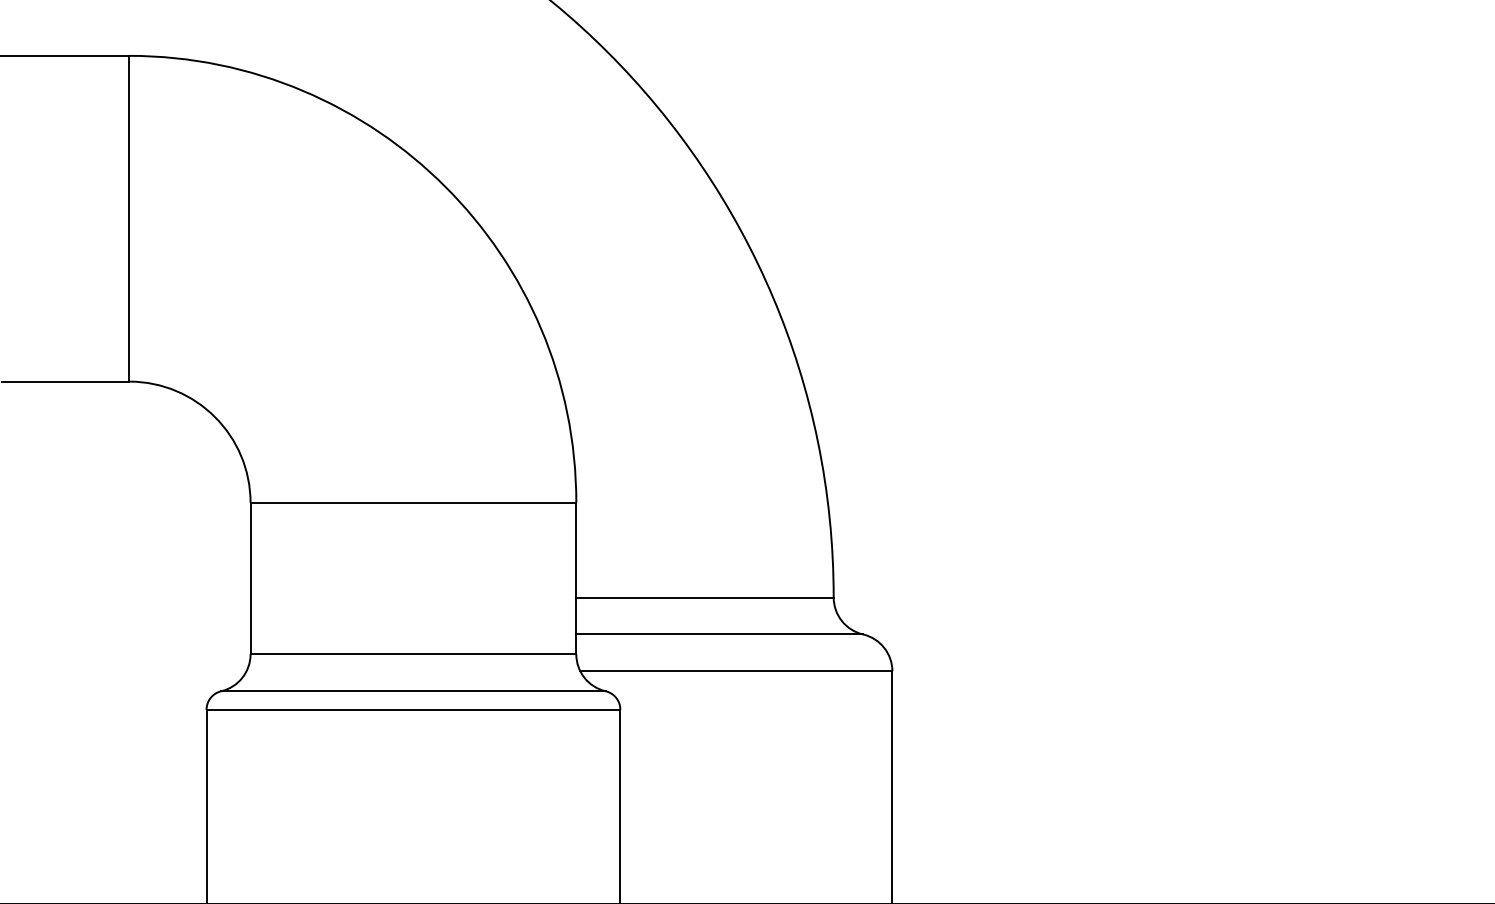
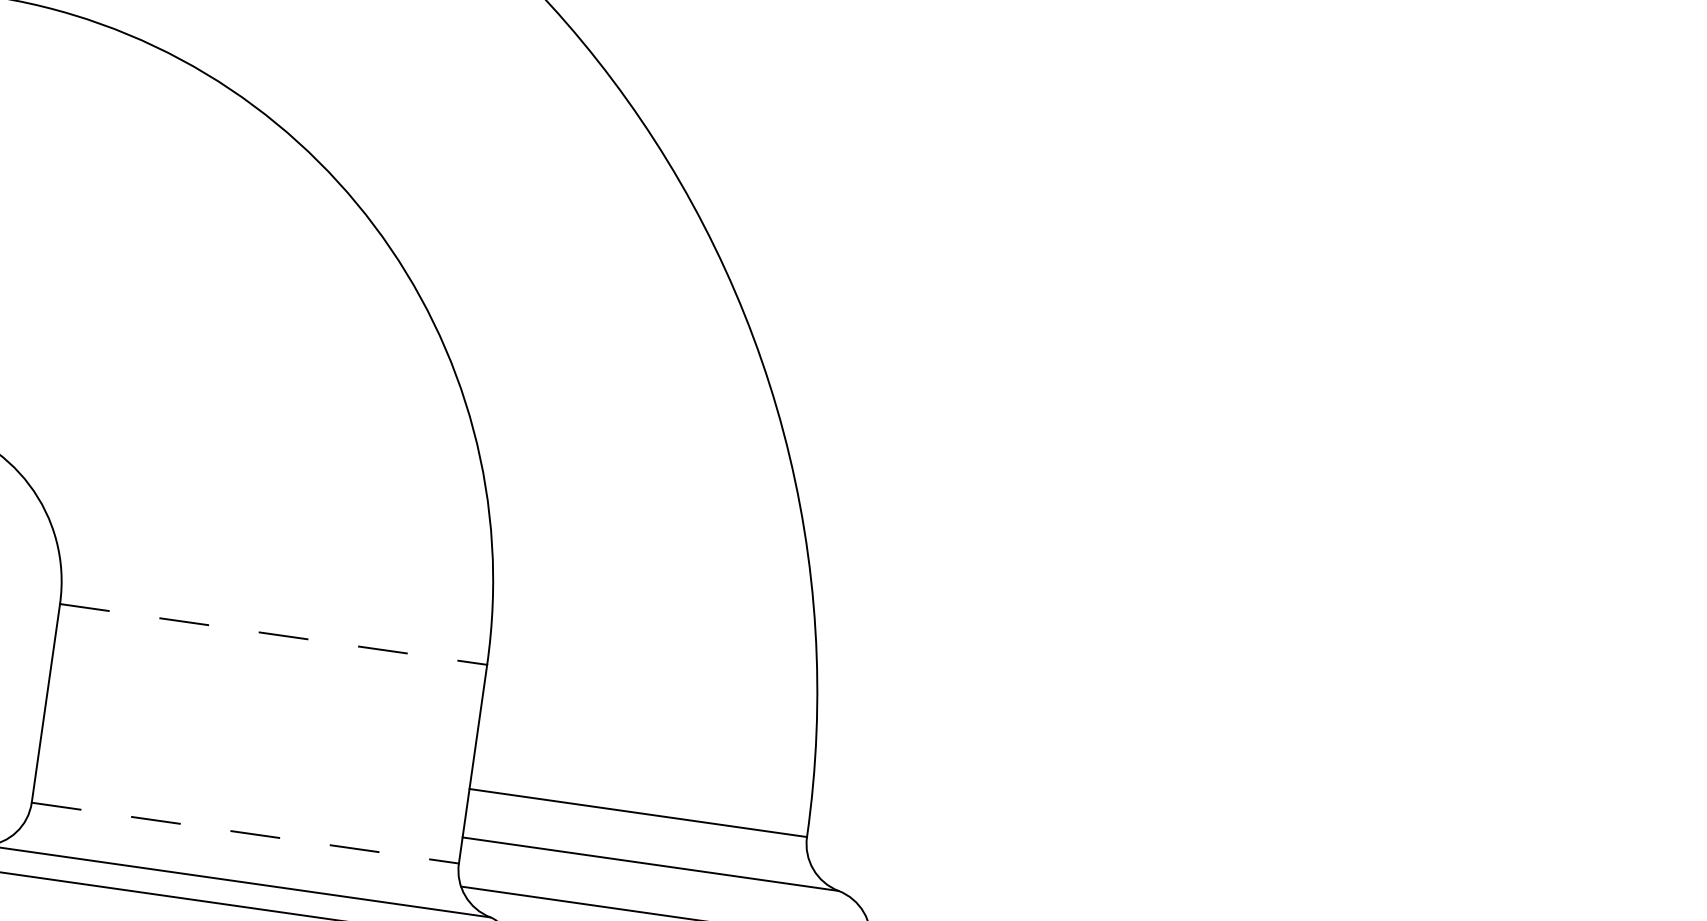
line: (413, 502) -> (273, 634), solid -> dashed
line: (413, 654) -> (245, 833), solid -> dashed

